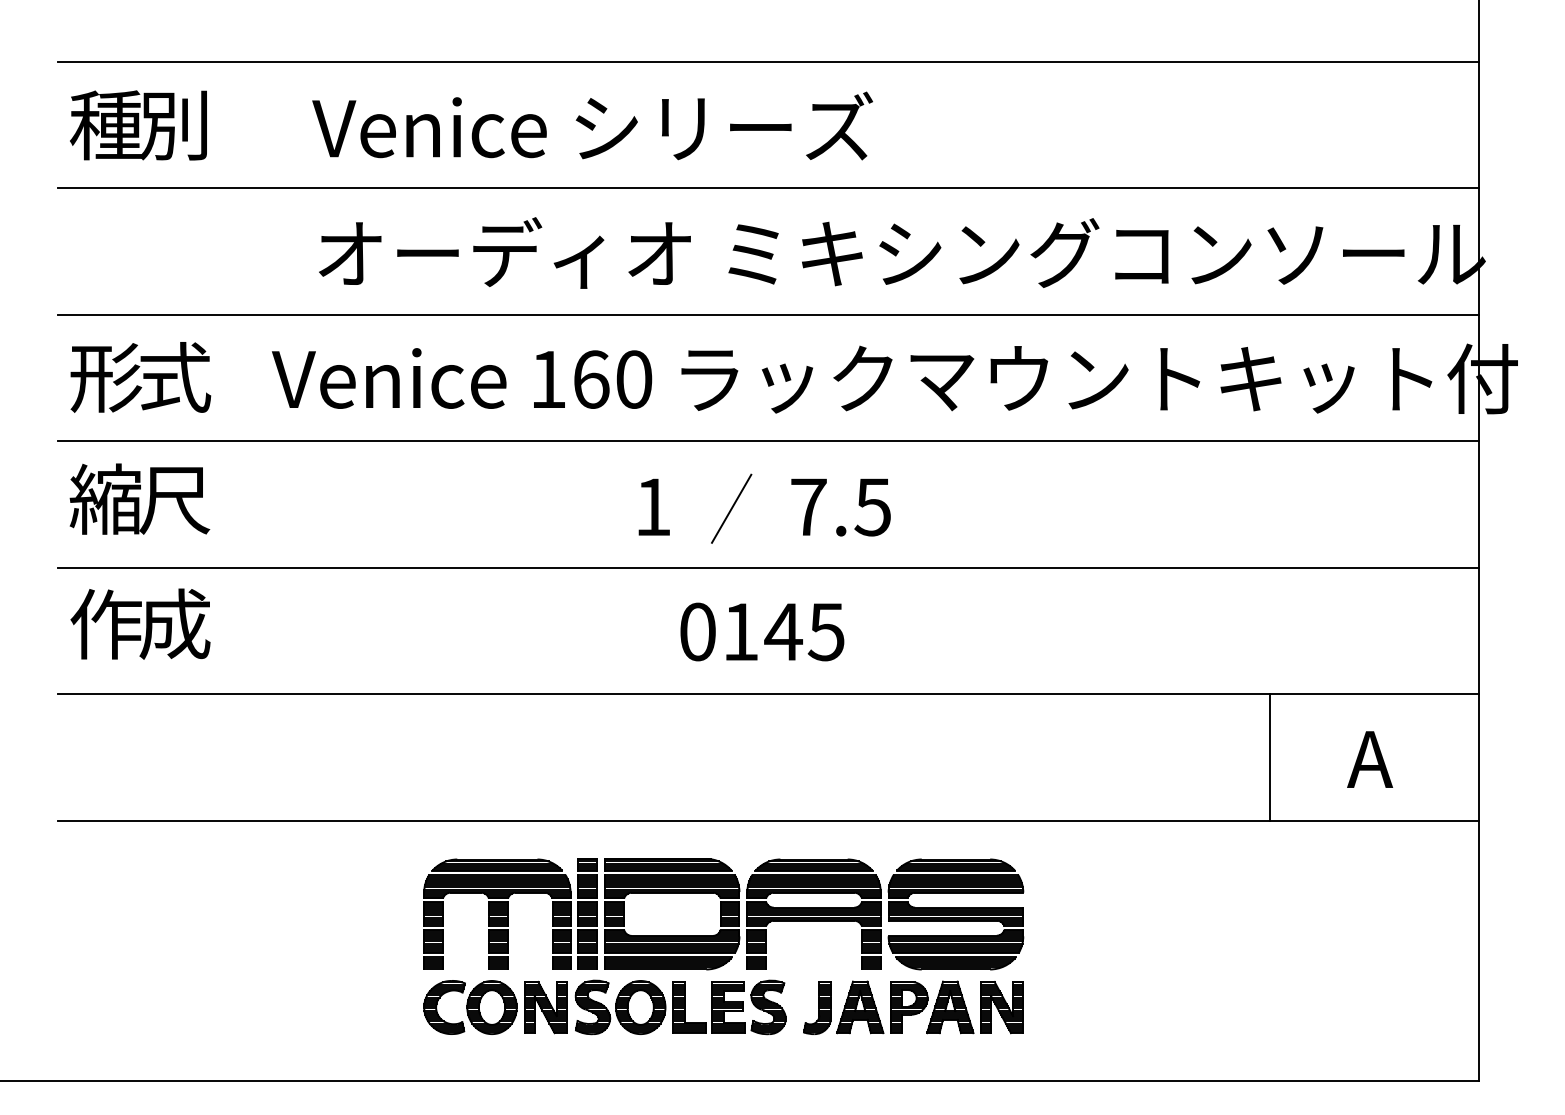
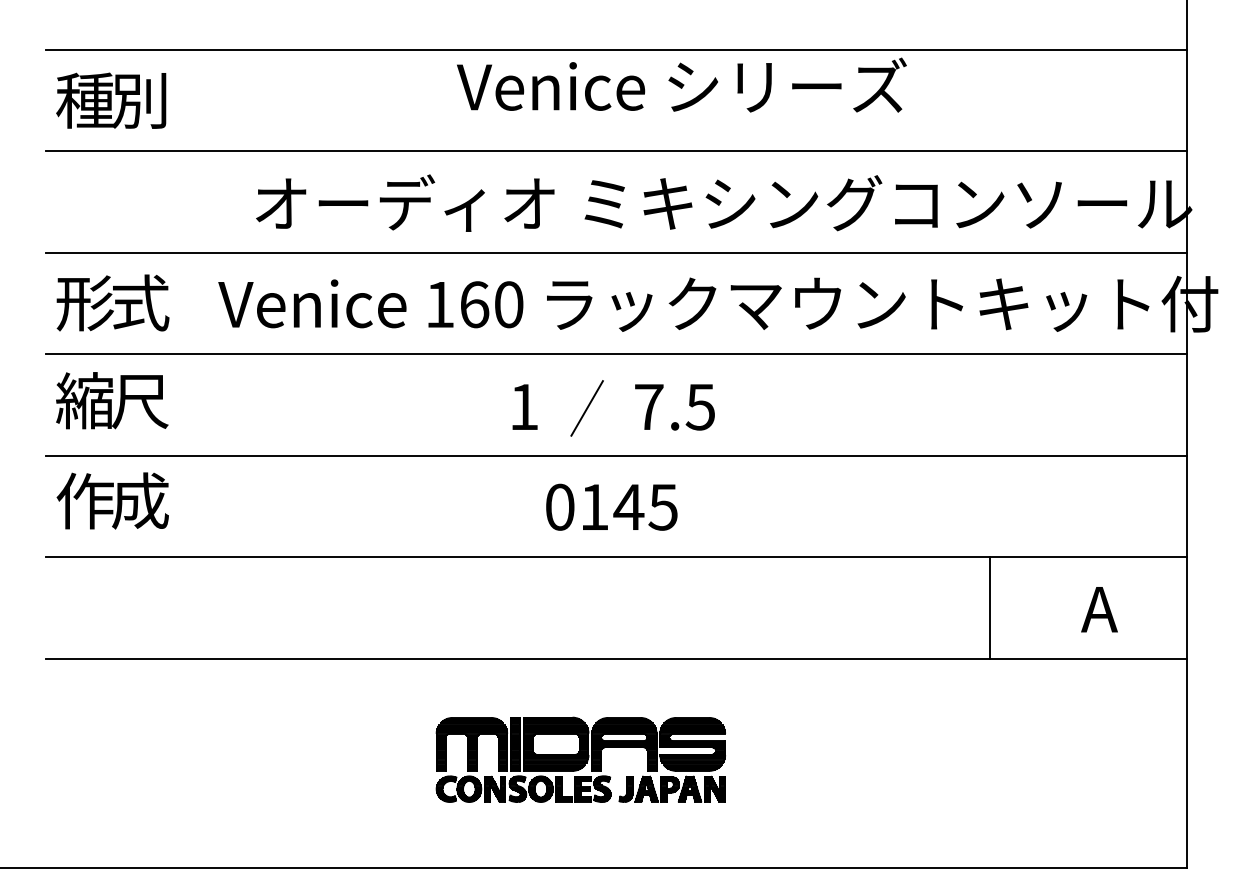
text: (592, 125) -> (681, 84), moved
line: (1269, 757) -> (989, 608), moved
part: (723, 946) -> (580, 759), size x0.6

